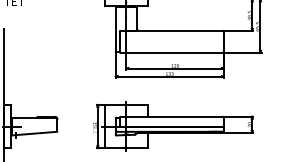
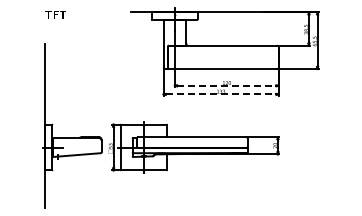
line: (174, 68) -> (226, 85), solid -> dashed
line: (170, 76) -> (221, 94), solid -> dashed
part: (172, 126) -> (193, 147), moved

